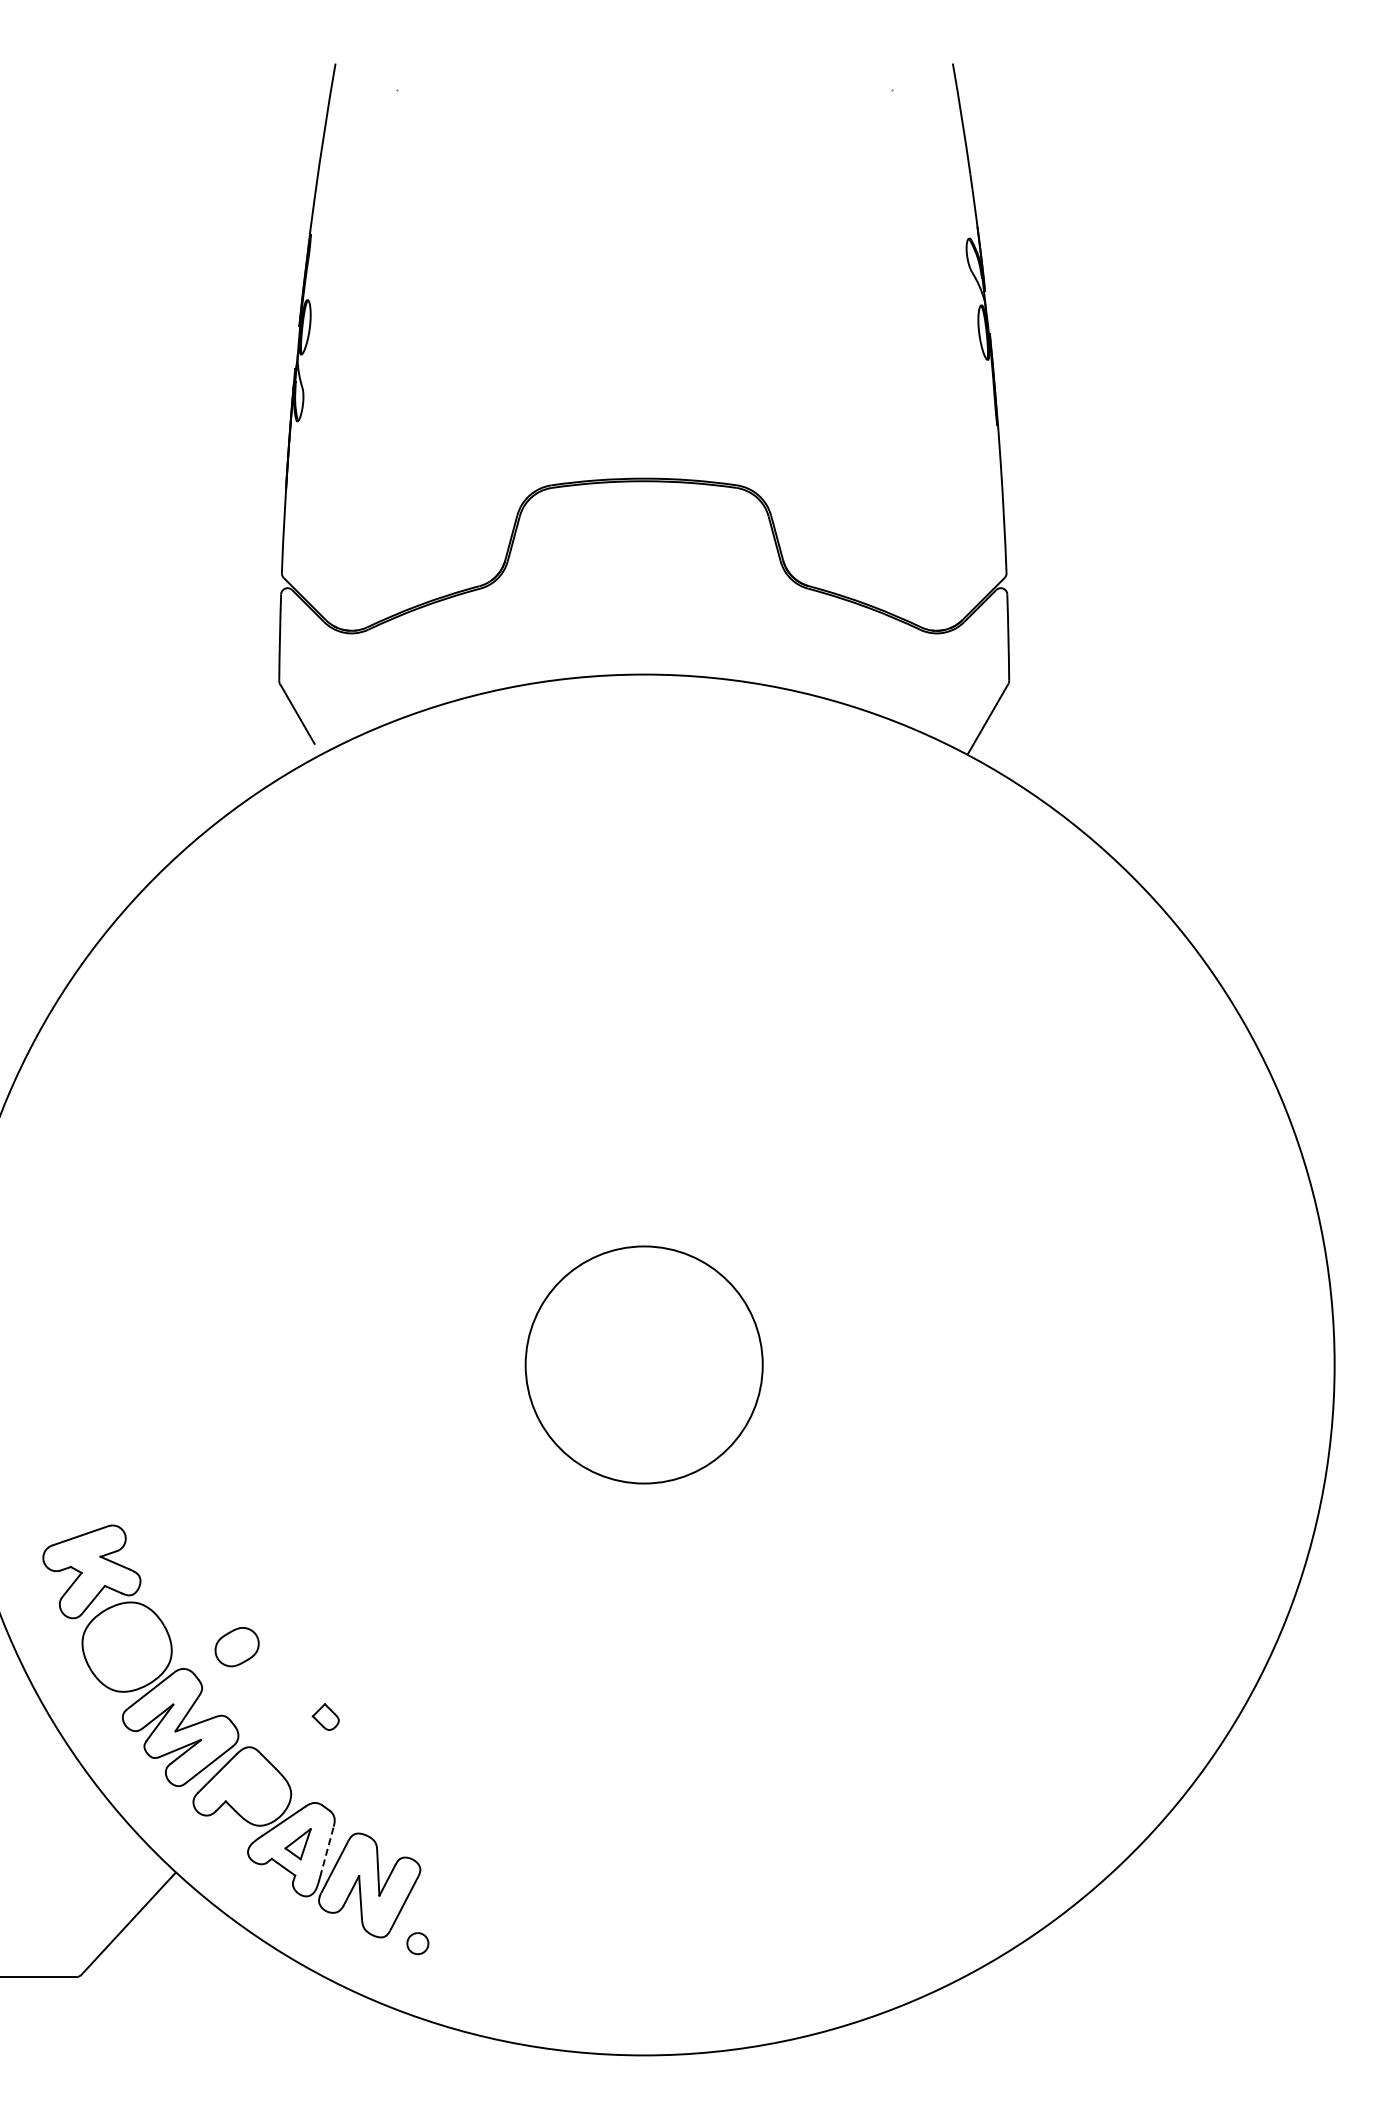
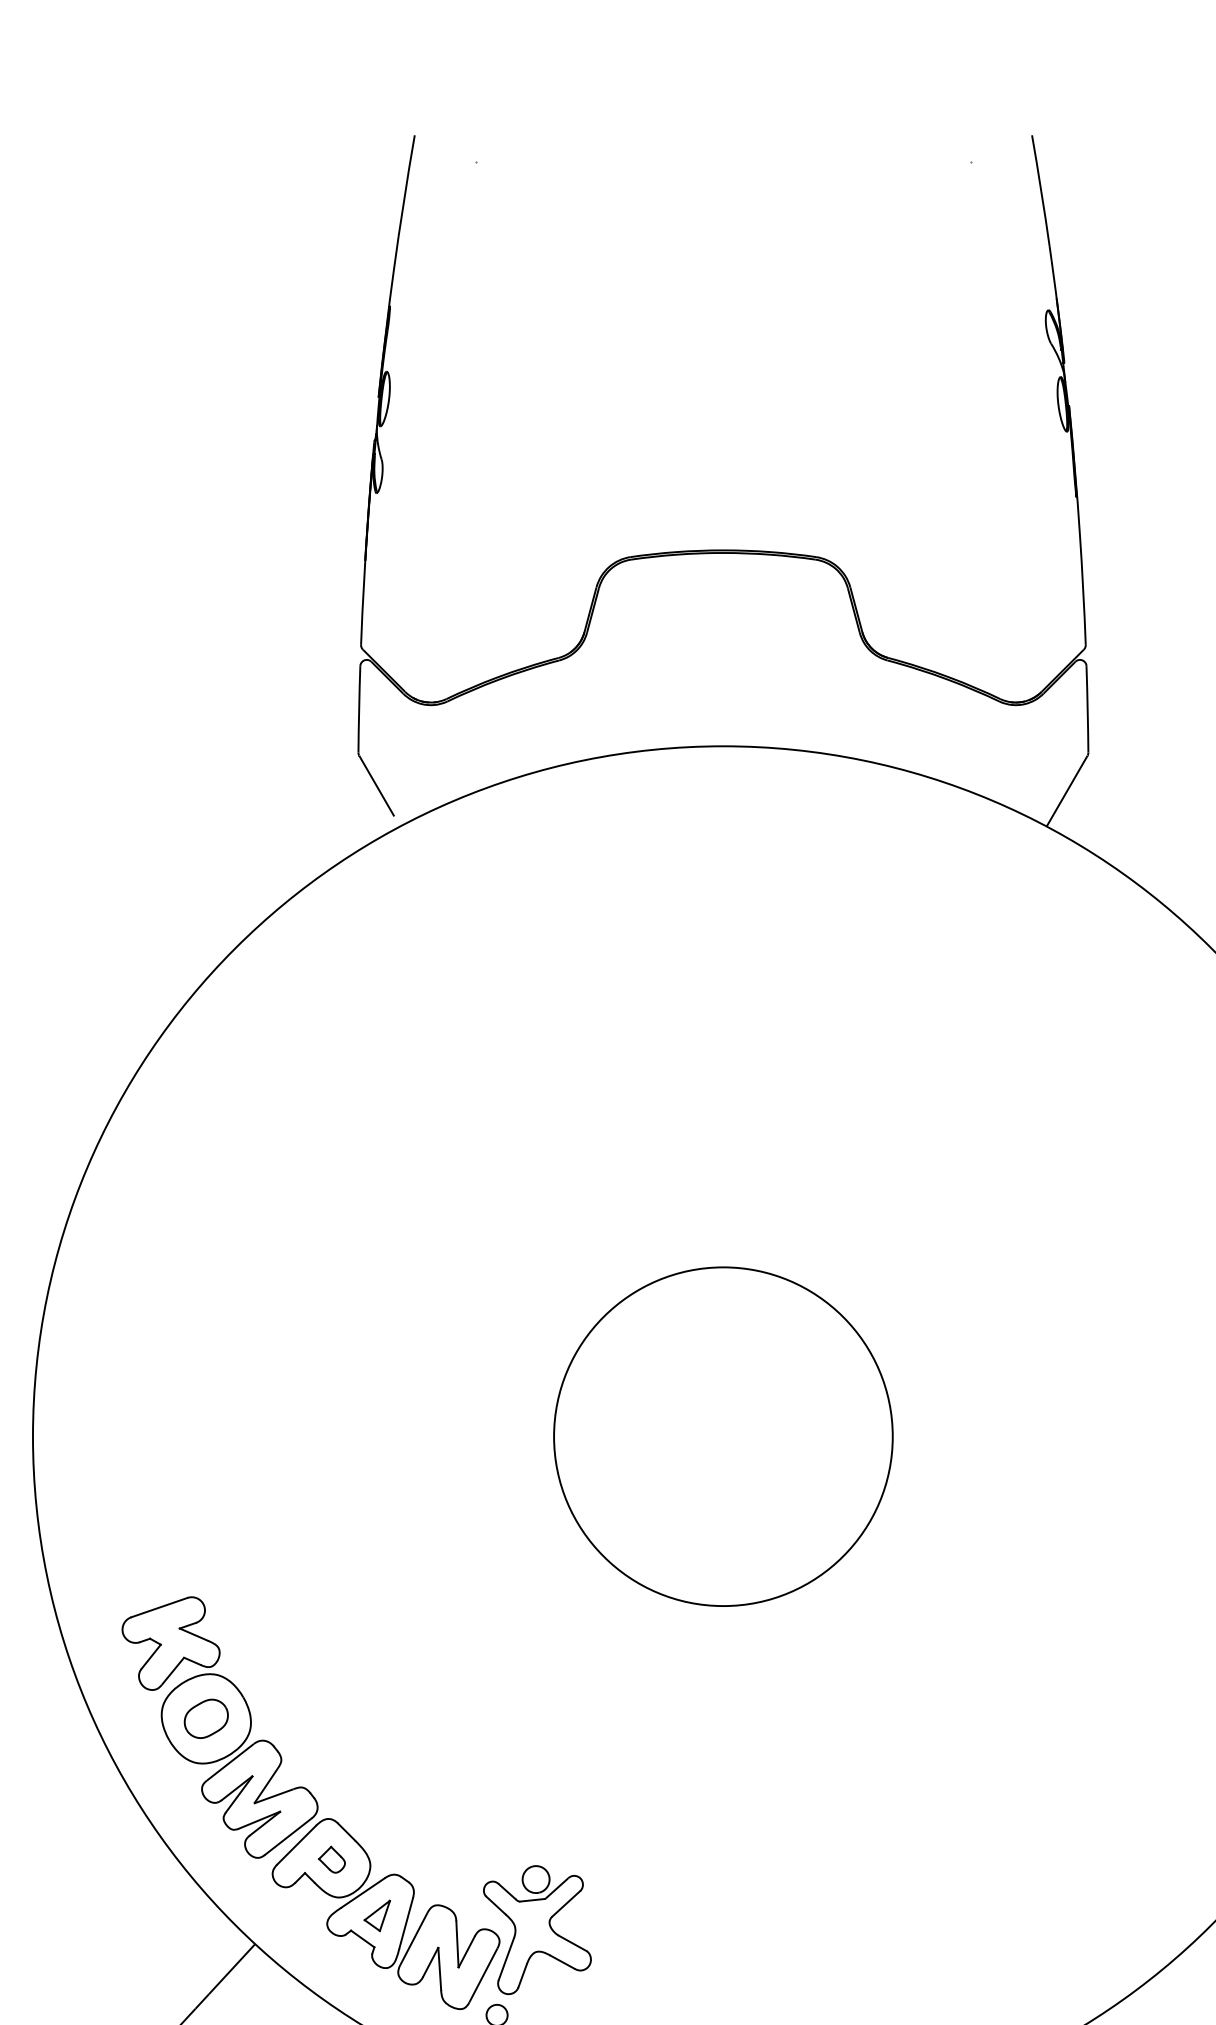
circle: (643, 1364) -> (722, 1436), size x1.43
part: (236, 1647) -> (205, 1719), moved
part: (325, 1716) -> (331, 1859), moved
line: (327, 1851) -> (406, 1923), dashed -> solid
part: (457, 1858) -> (536, 1930), added

